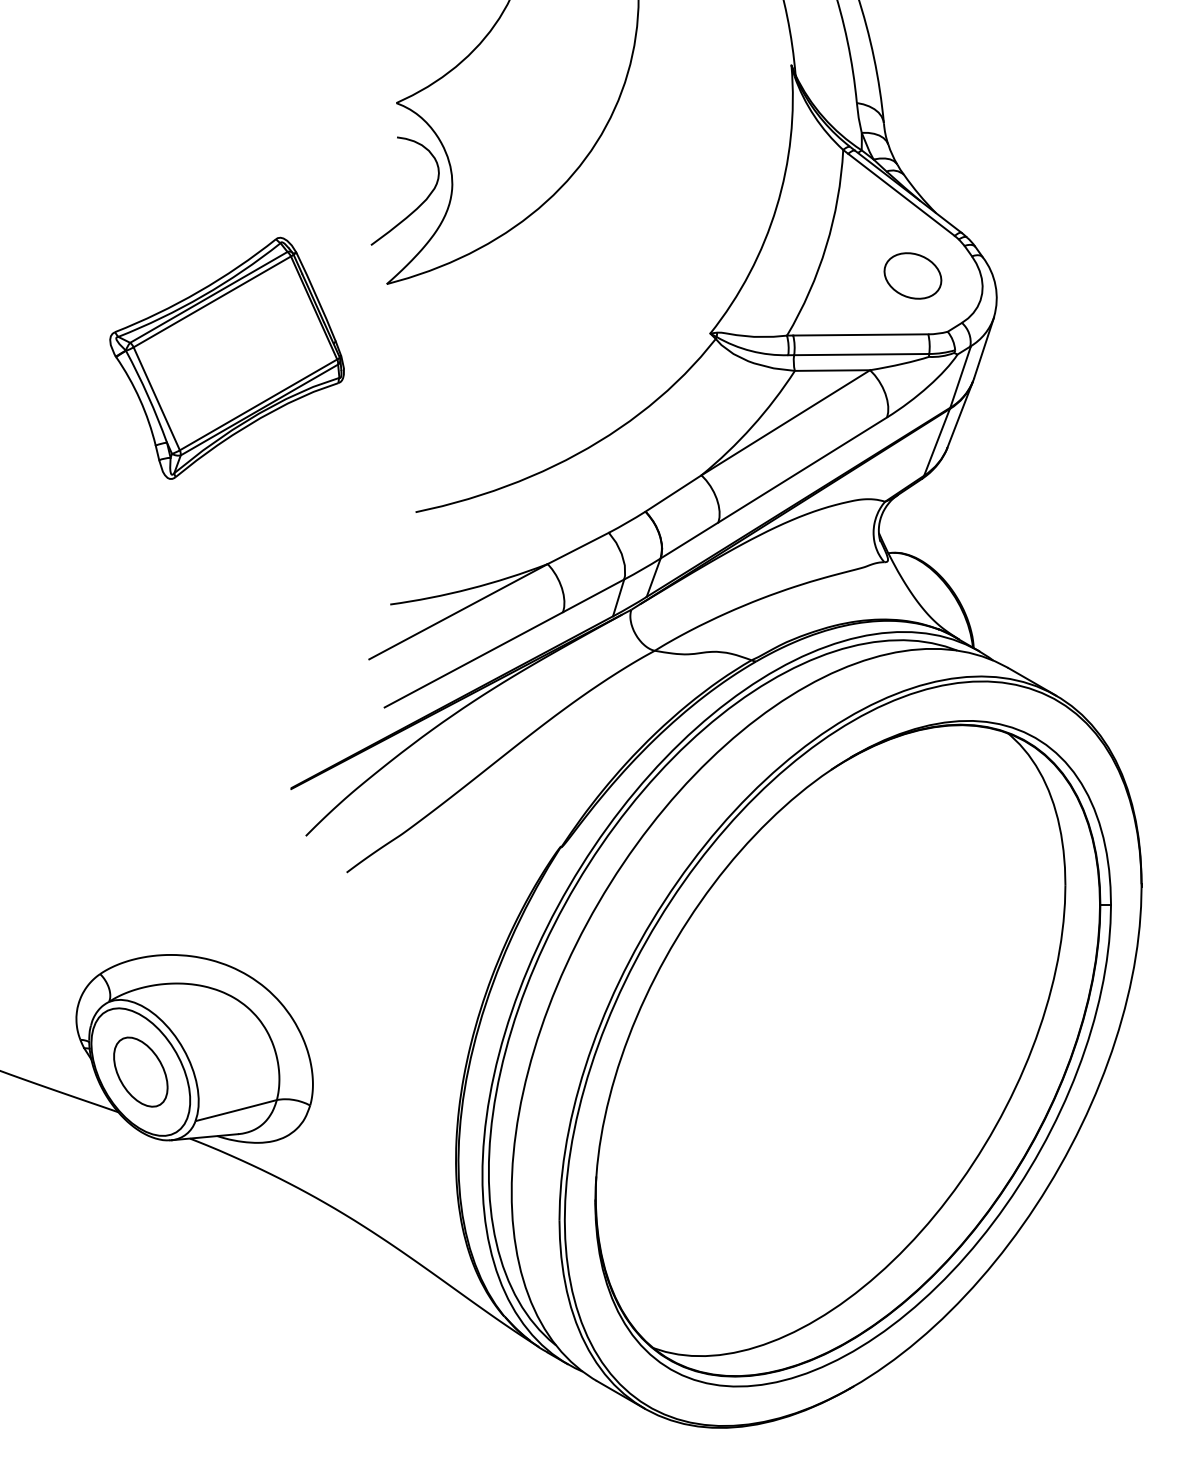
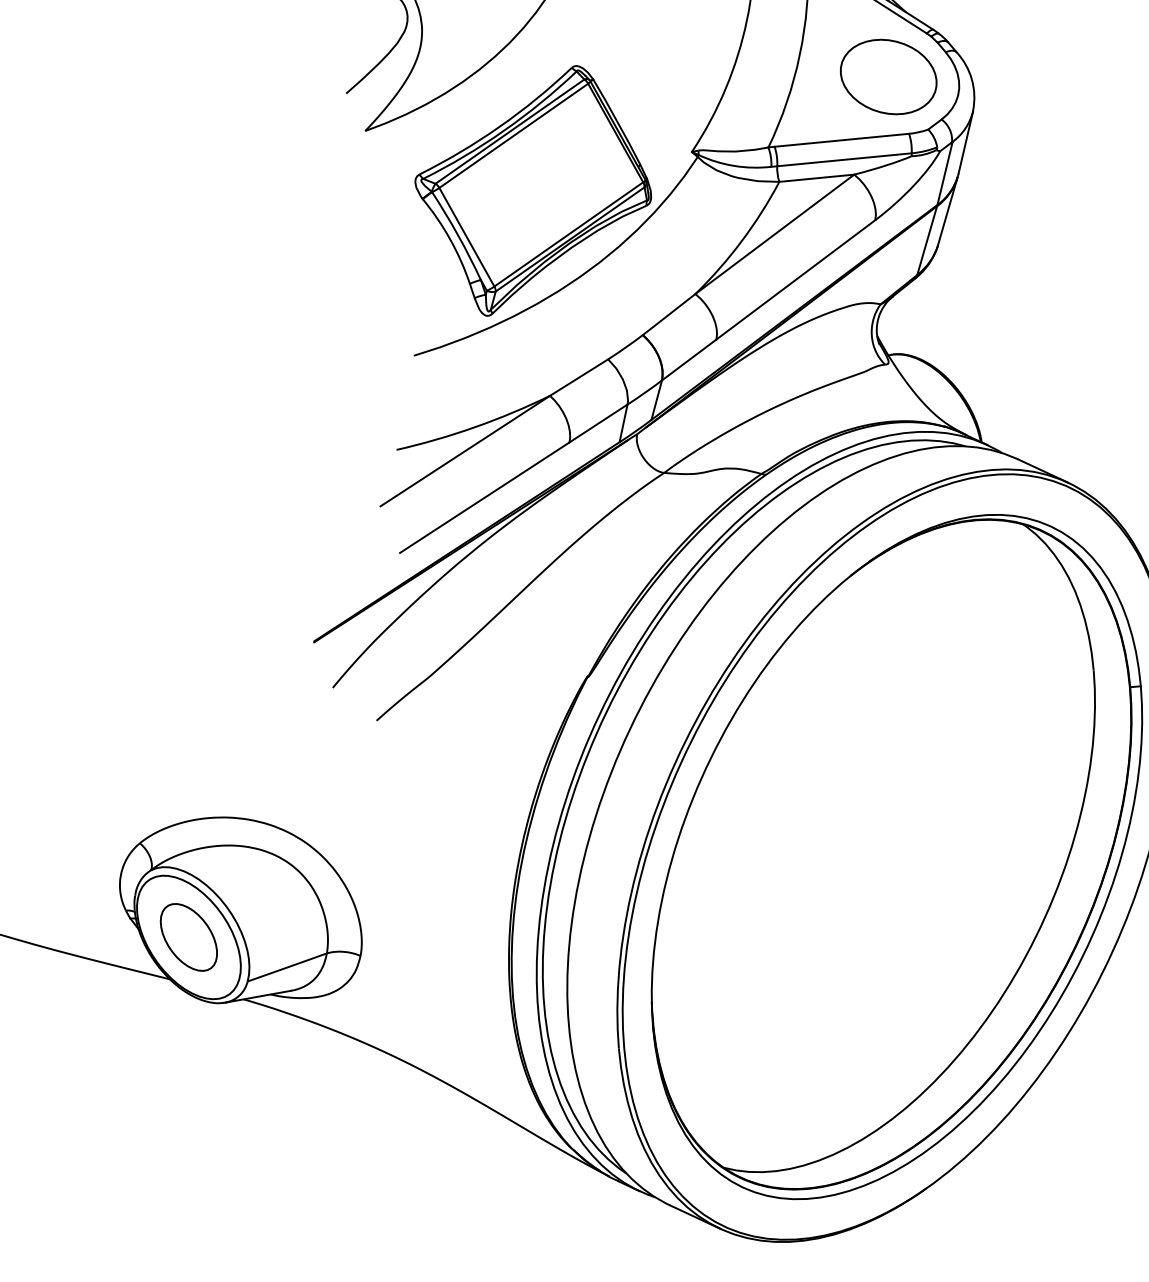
part: (912, 275) -> (888, 76), size x1.67
part: (226, 357) -> (532, 190), moved

